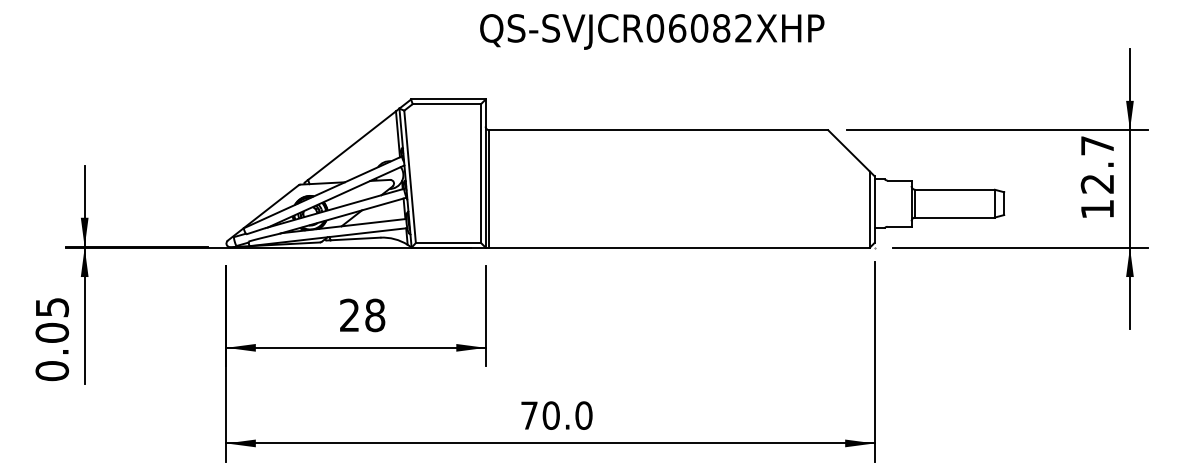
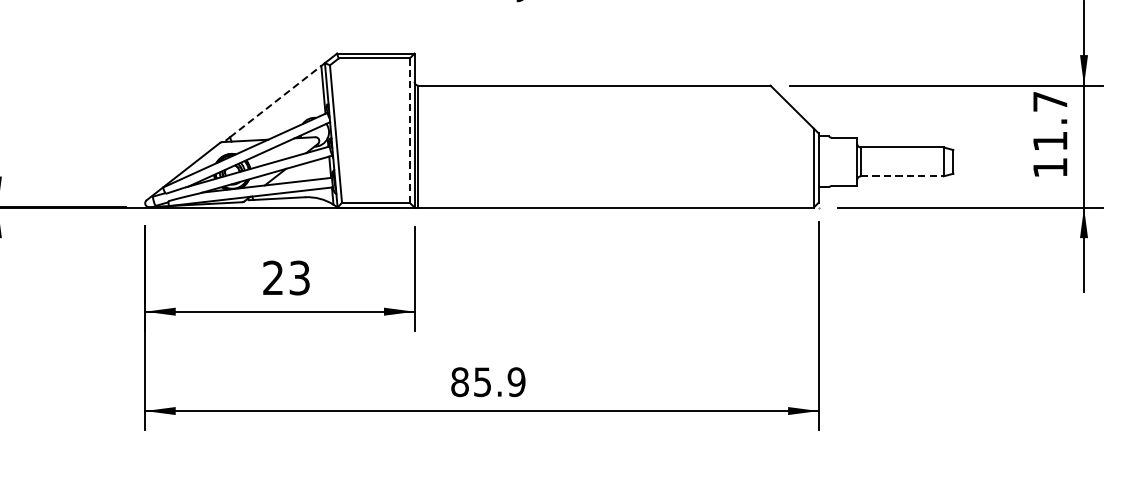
line: (352, 145) -> (276, 101), solid -> dashed
line: (481, 173) -> (410, 130), solid -> dashed
text: (1096, 183) -> (1049, 140), 12.7 -> 11.7
line: (955, 217) -> (902, 176), solid -> dashed
text: (375, 315) -> (300, 278), 28 -> 23
text: (556, 415) -> (488, 382), 70.0 -> 85.9

